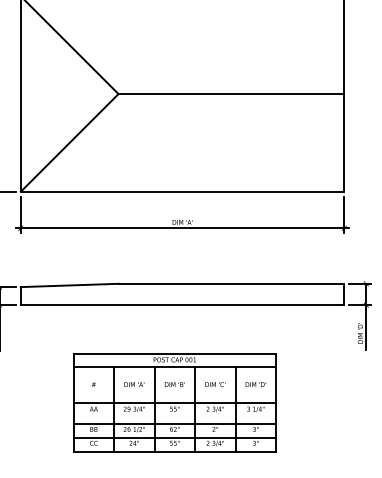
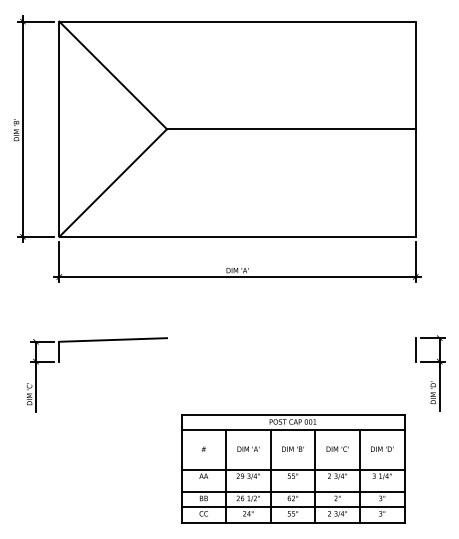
line: (231, 284) -> (291, 338), removed
line: (182, 305) -> (237, 361), removed
part: (175, 402) -> (293, 468), moved

